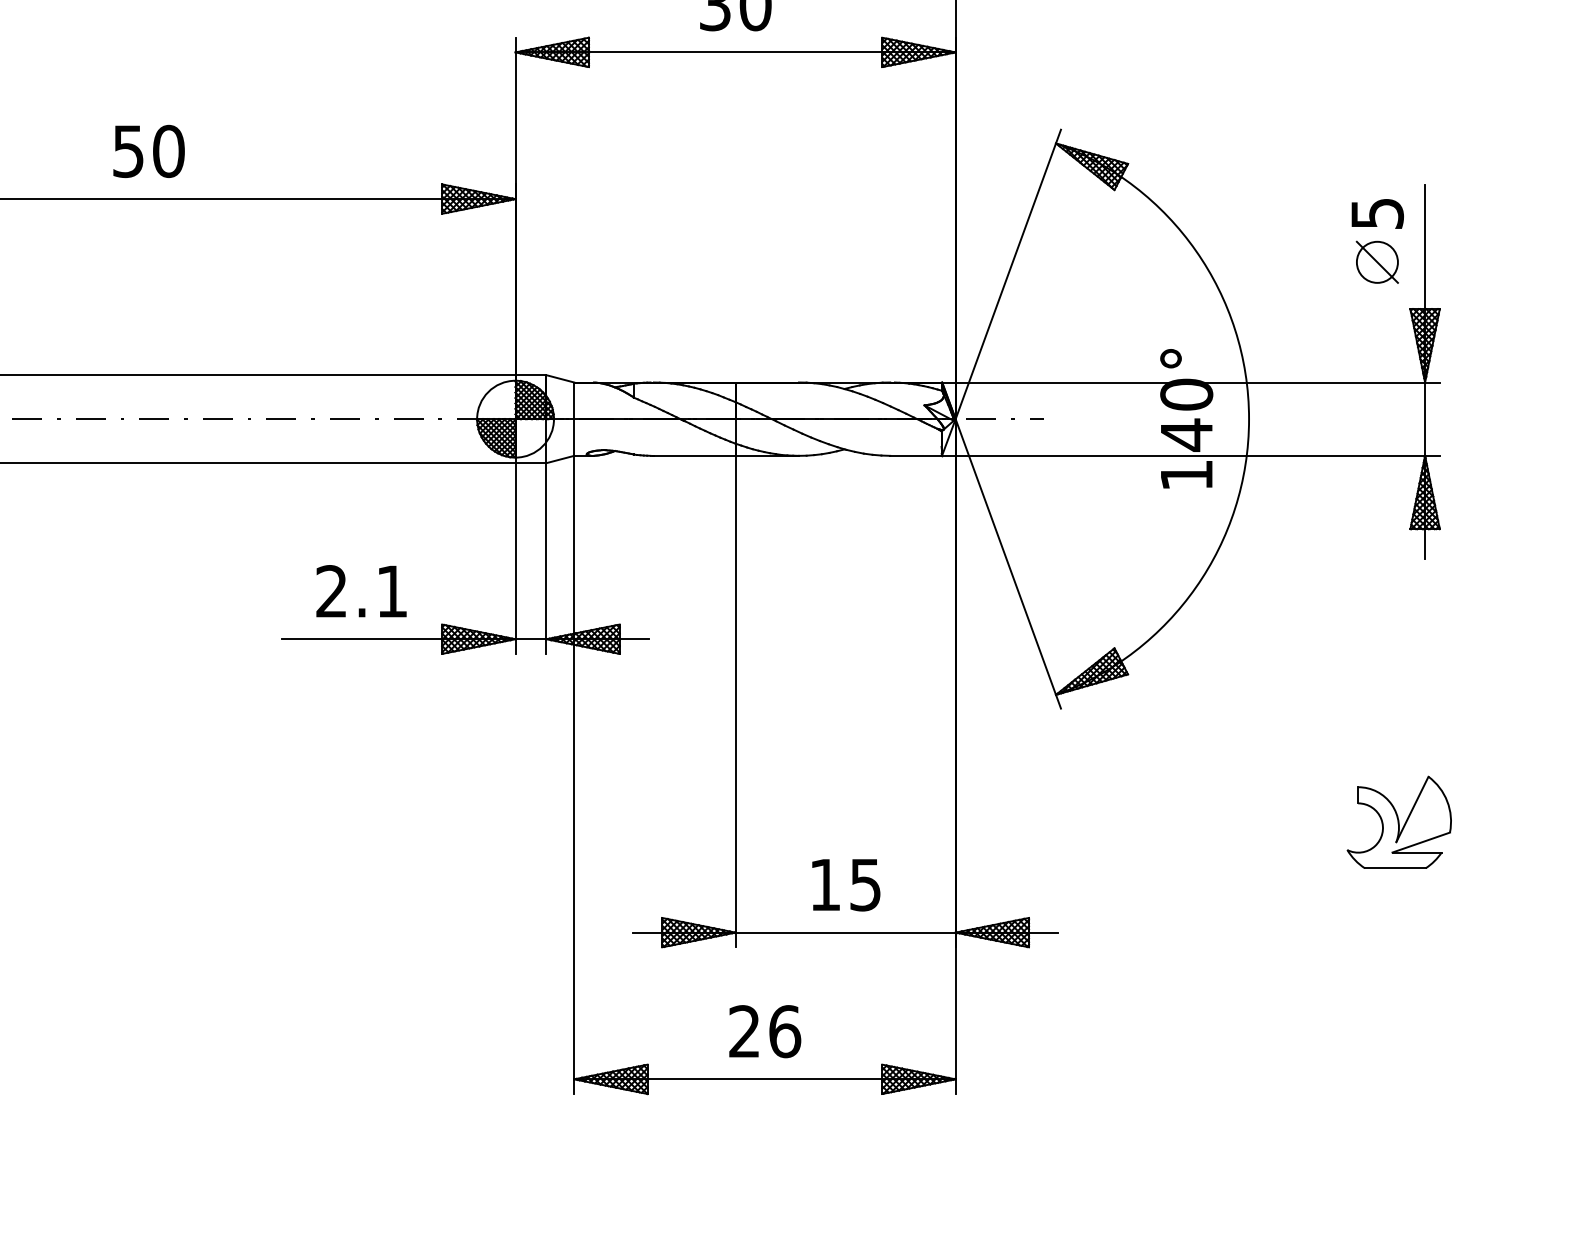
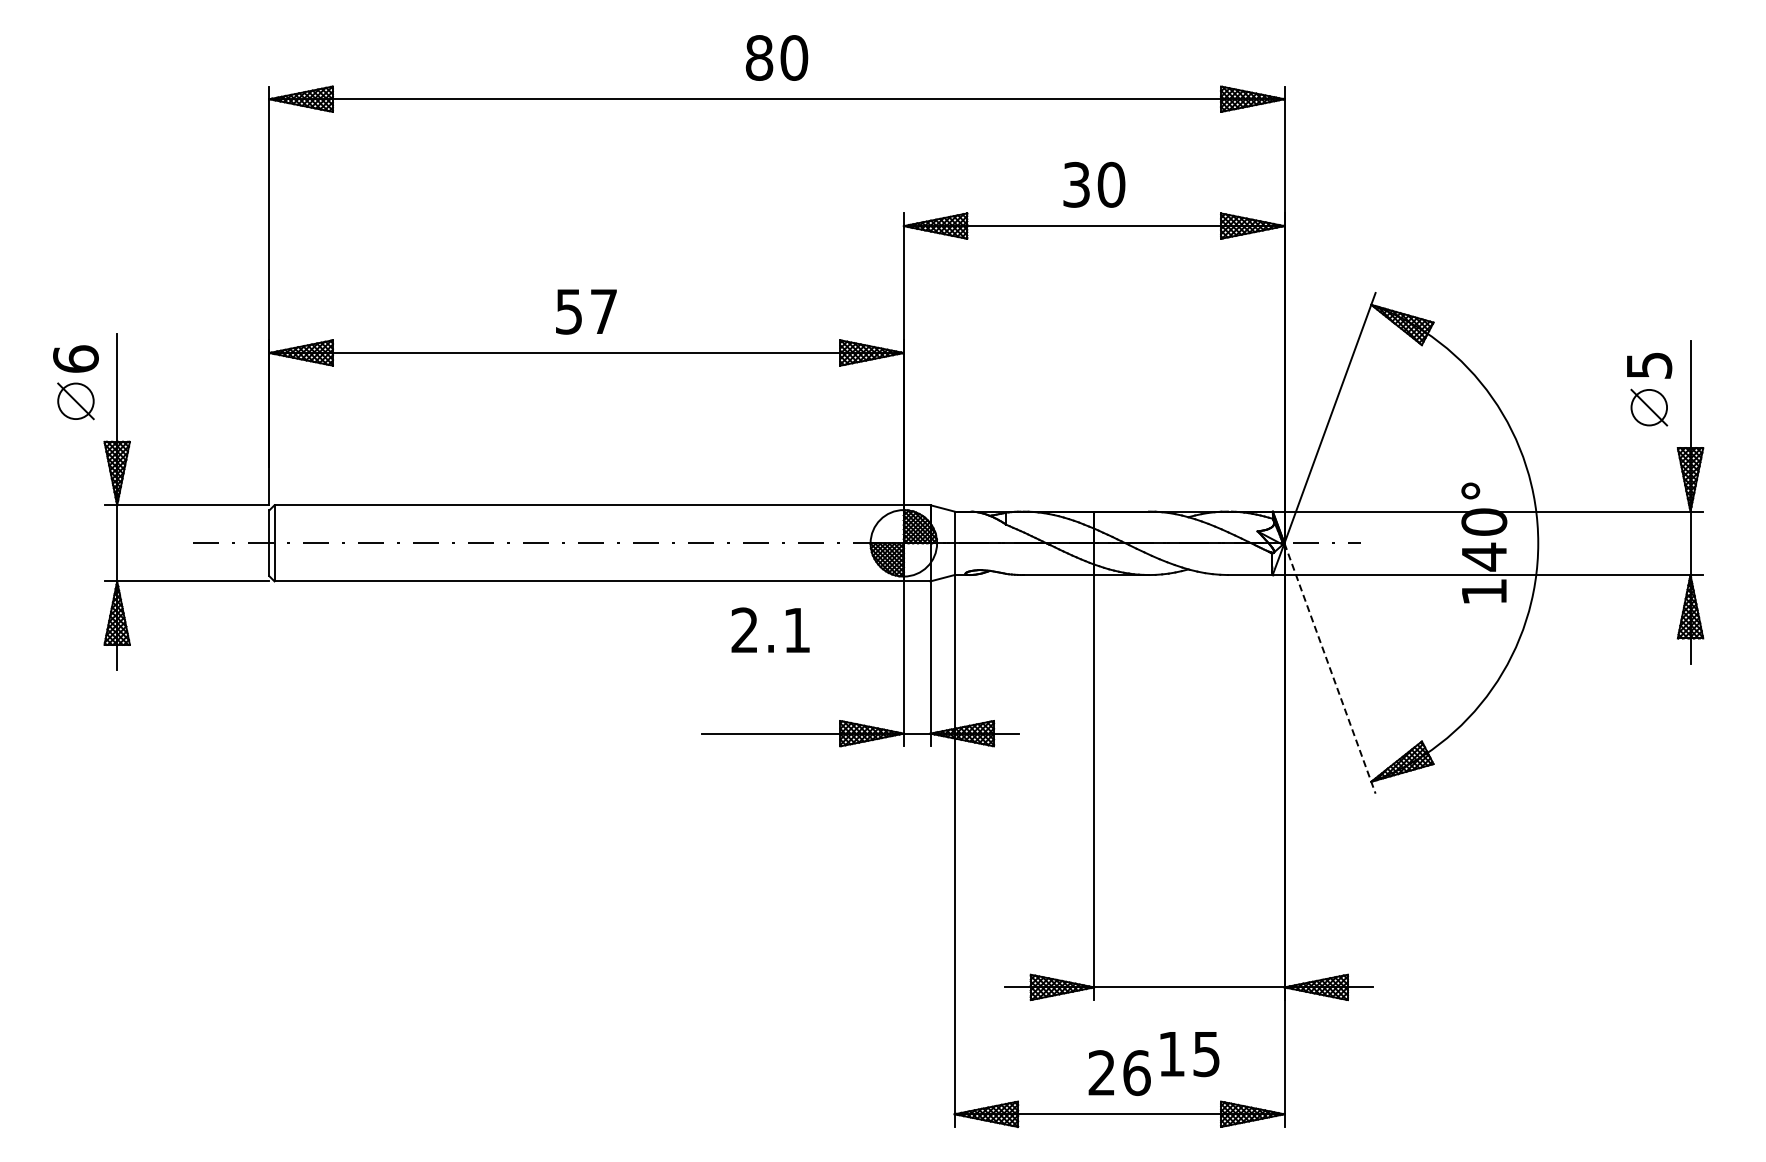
text: (168, 151) -> (603, 311), 50 -> 57
line: (1008, 563) -> (1330, 668), solid -> dashed
text: (361, 590) -> (770, 629), moved
part: (1398, 821) -> (1667, 891), removed
text: (845, 885) -> (1189, 1054), moved

